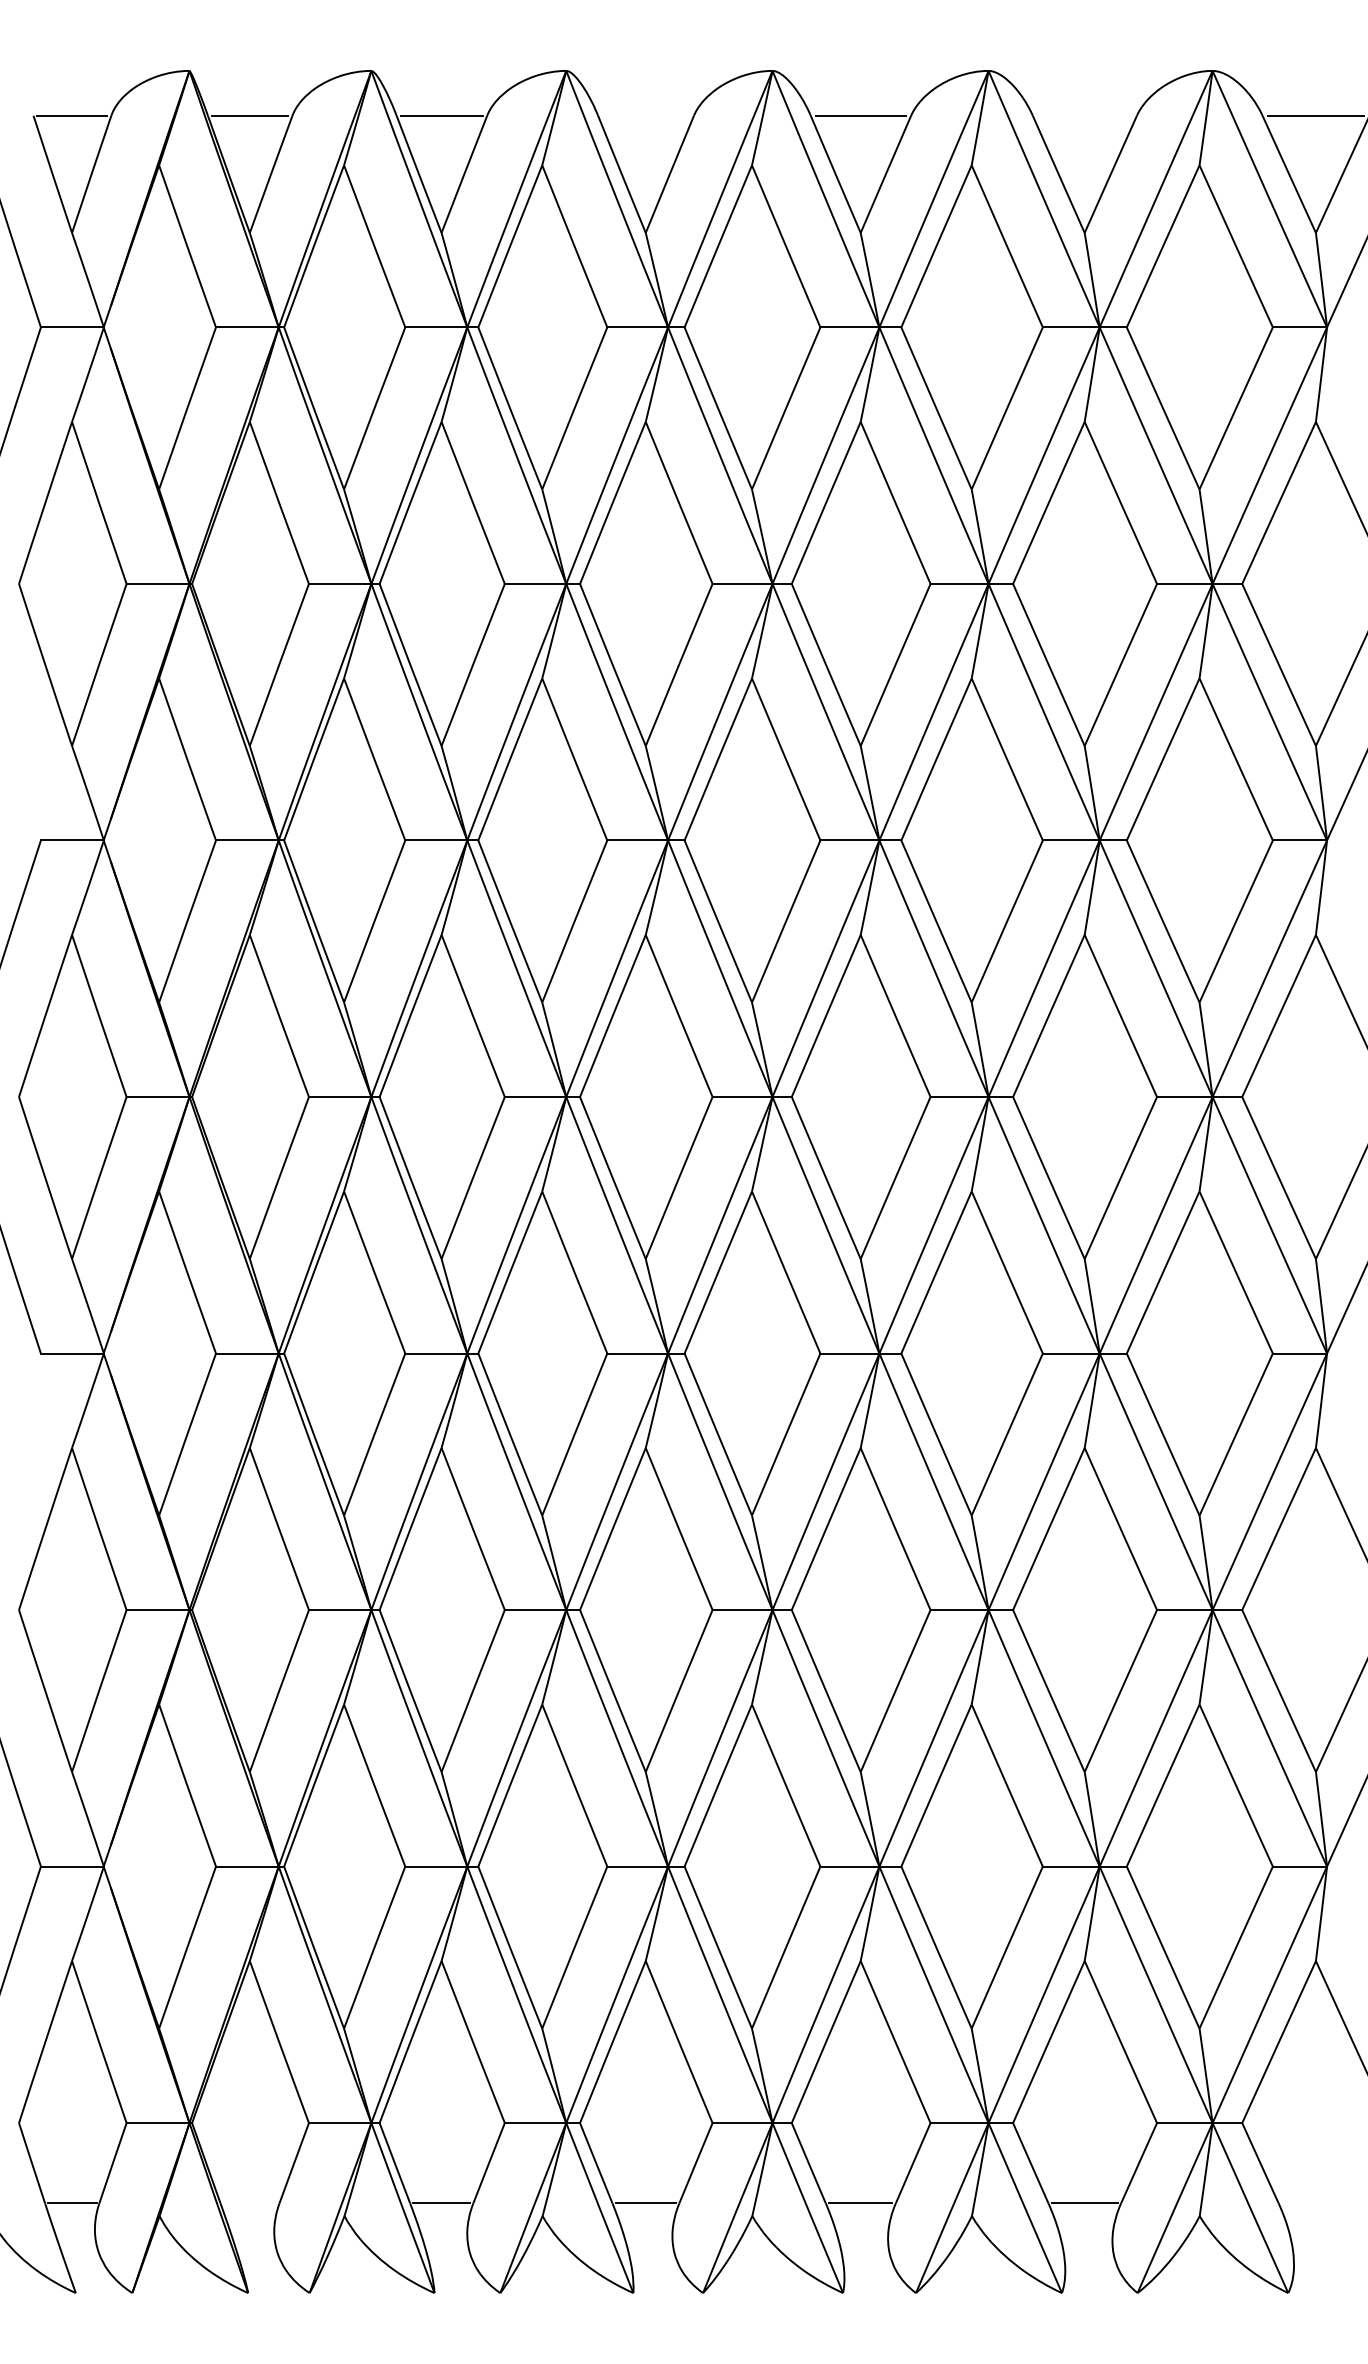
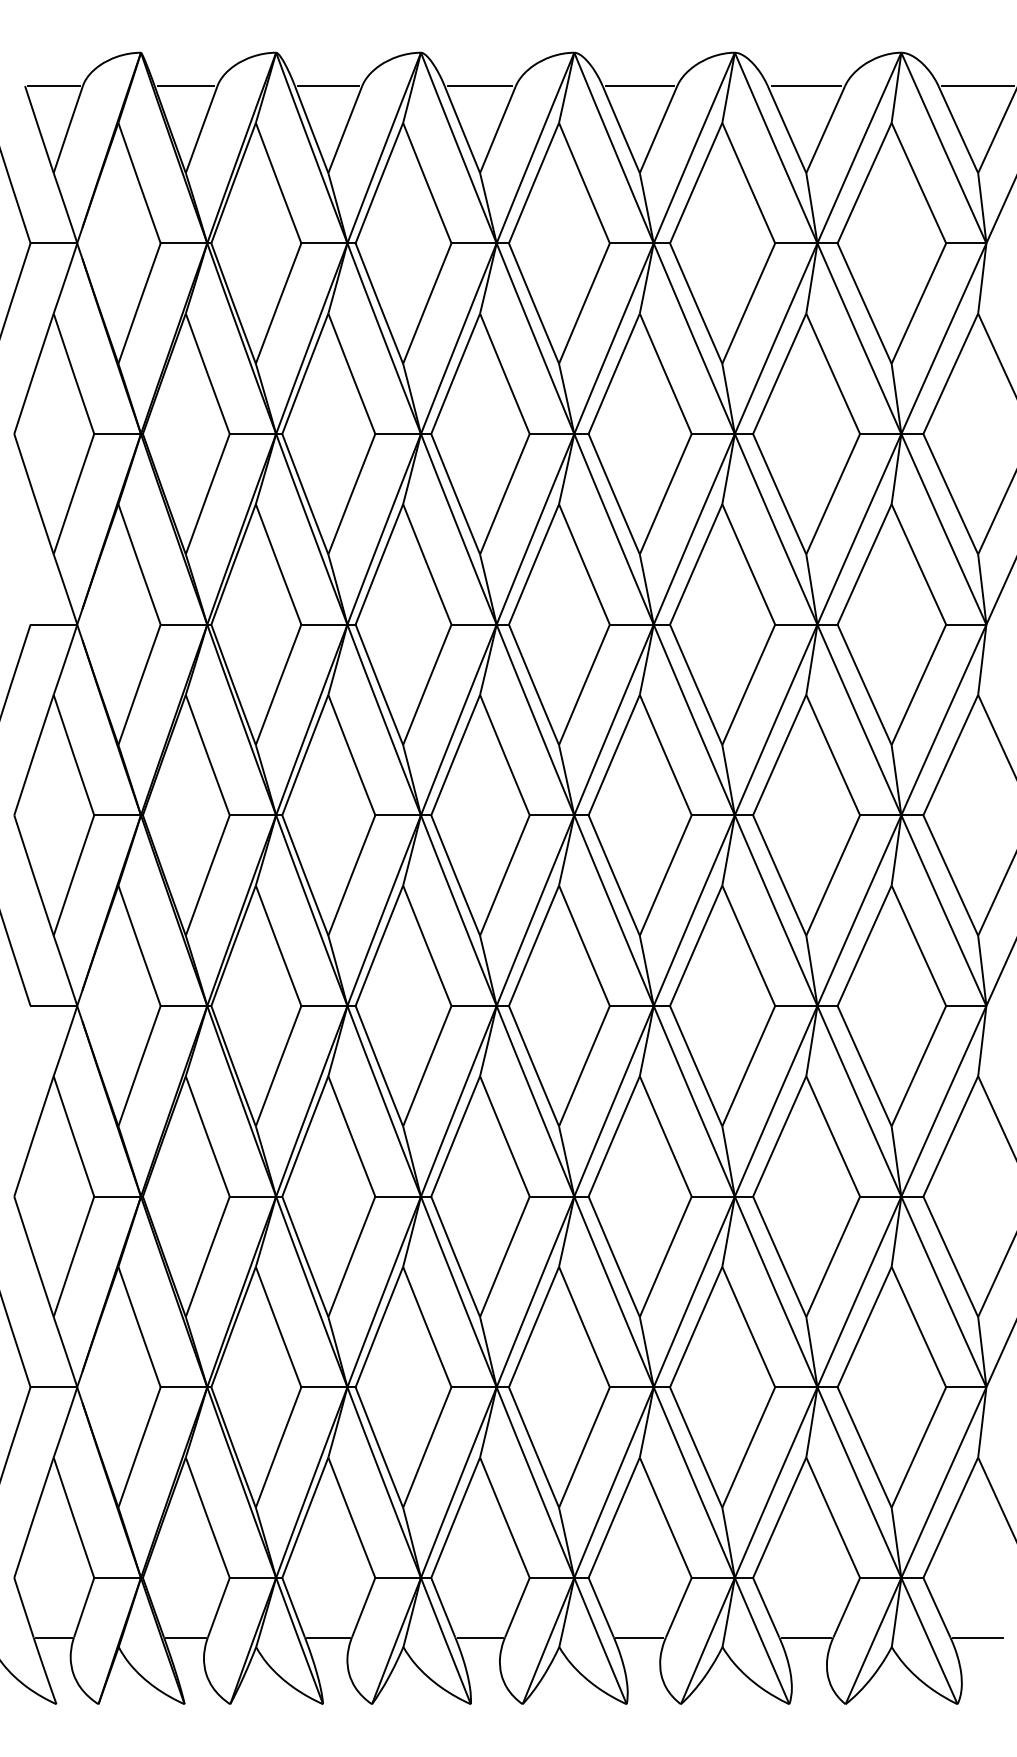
line: (645, 115) -> (479, 85), added
line: (1084, 115) -> (806, 85), added
line: (249, 2203) -> (185, 1637), added
line: (1315, 2203) -> (977, 1637), added

